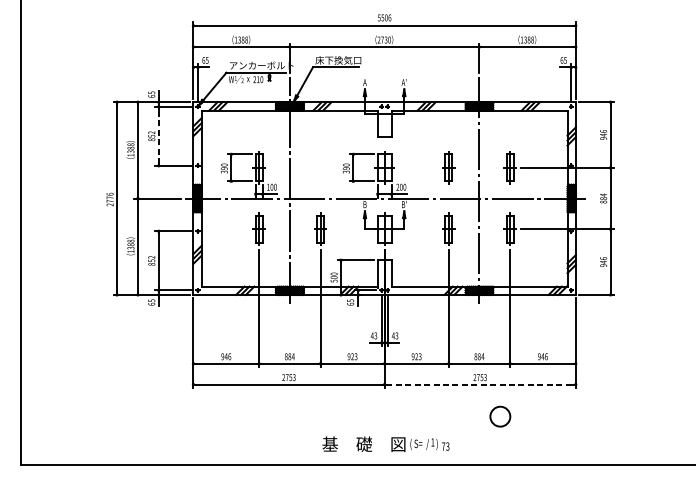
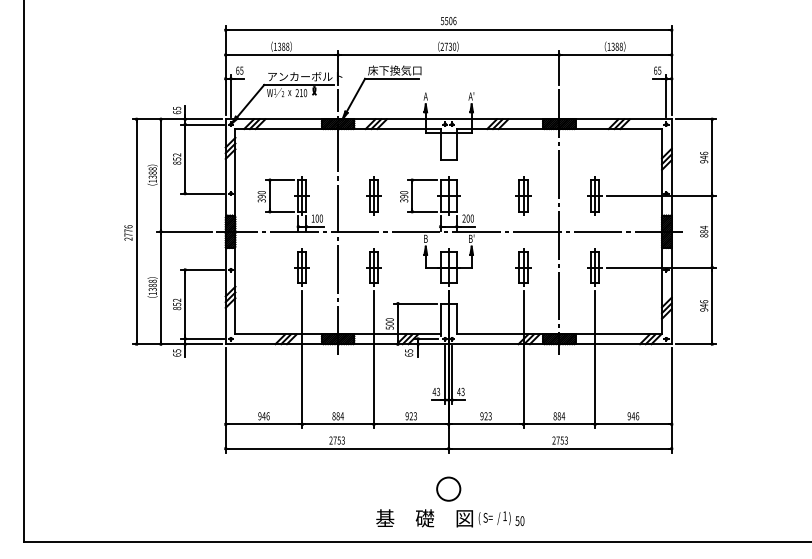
line: (158, 135) -> (185, 158), dashed -> solid
part: (320, 167) -> (373, 195), added
line: (480, 384) -> (560, 448), dashed -> solid
circle: (500, 416) -> (448, 488), moved
text: (445, 446) -> (519, 521), 73 -> 50

